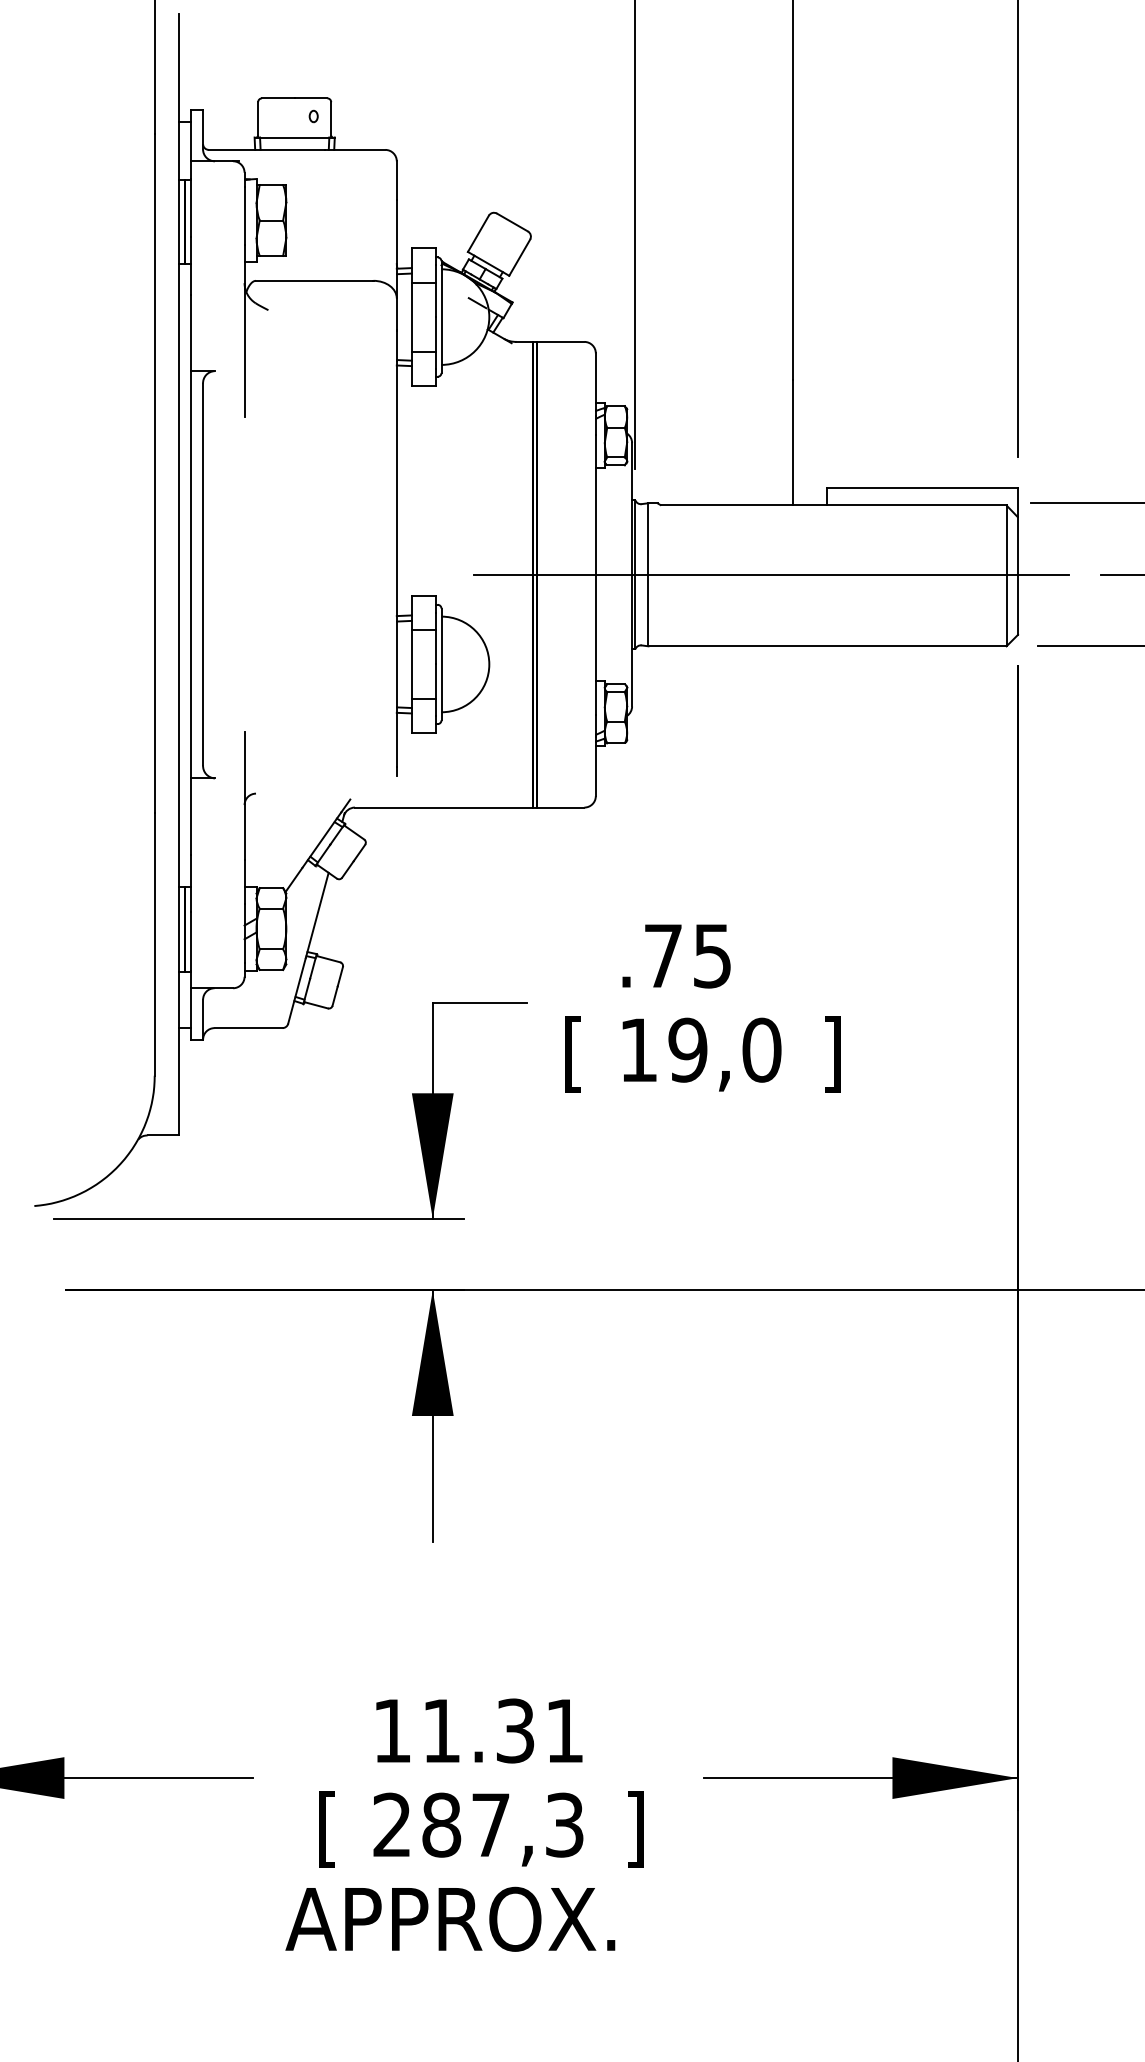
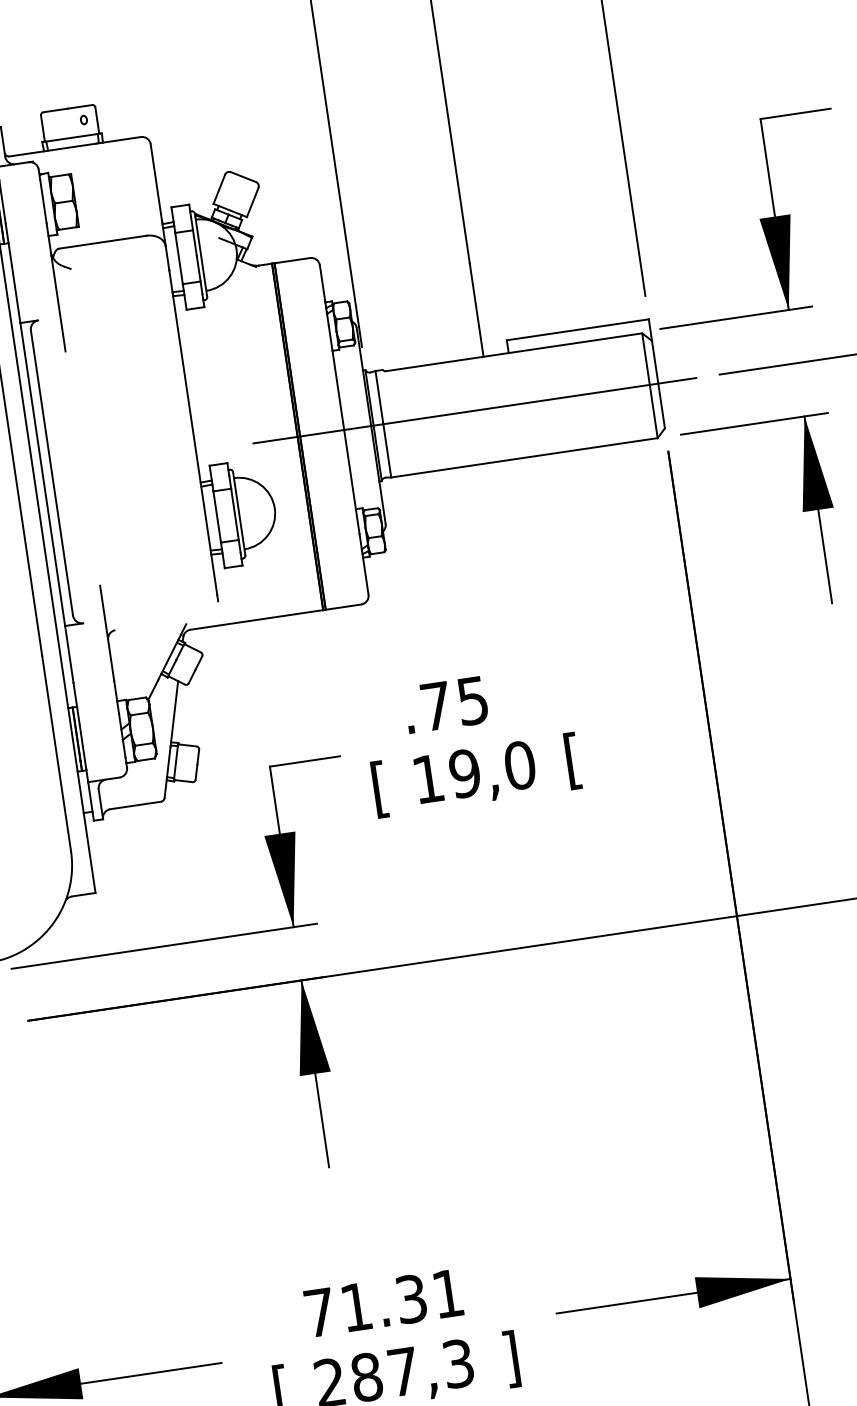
text: (832, 1054) -> (572, 760), ] -> [
text: (392, 1730) -> (319, 1312), 11.31 -> 71.31

